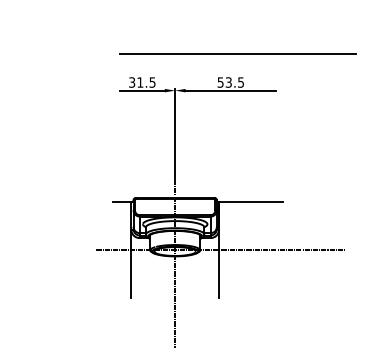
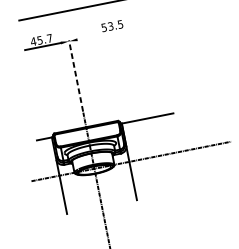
text: (141, 82) -> (40, 40), 31.5 -> 45.7
line: (230, 90) -> (113, 32), removed
line: (175, 134) -> (76, 76), solid -> dashed

